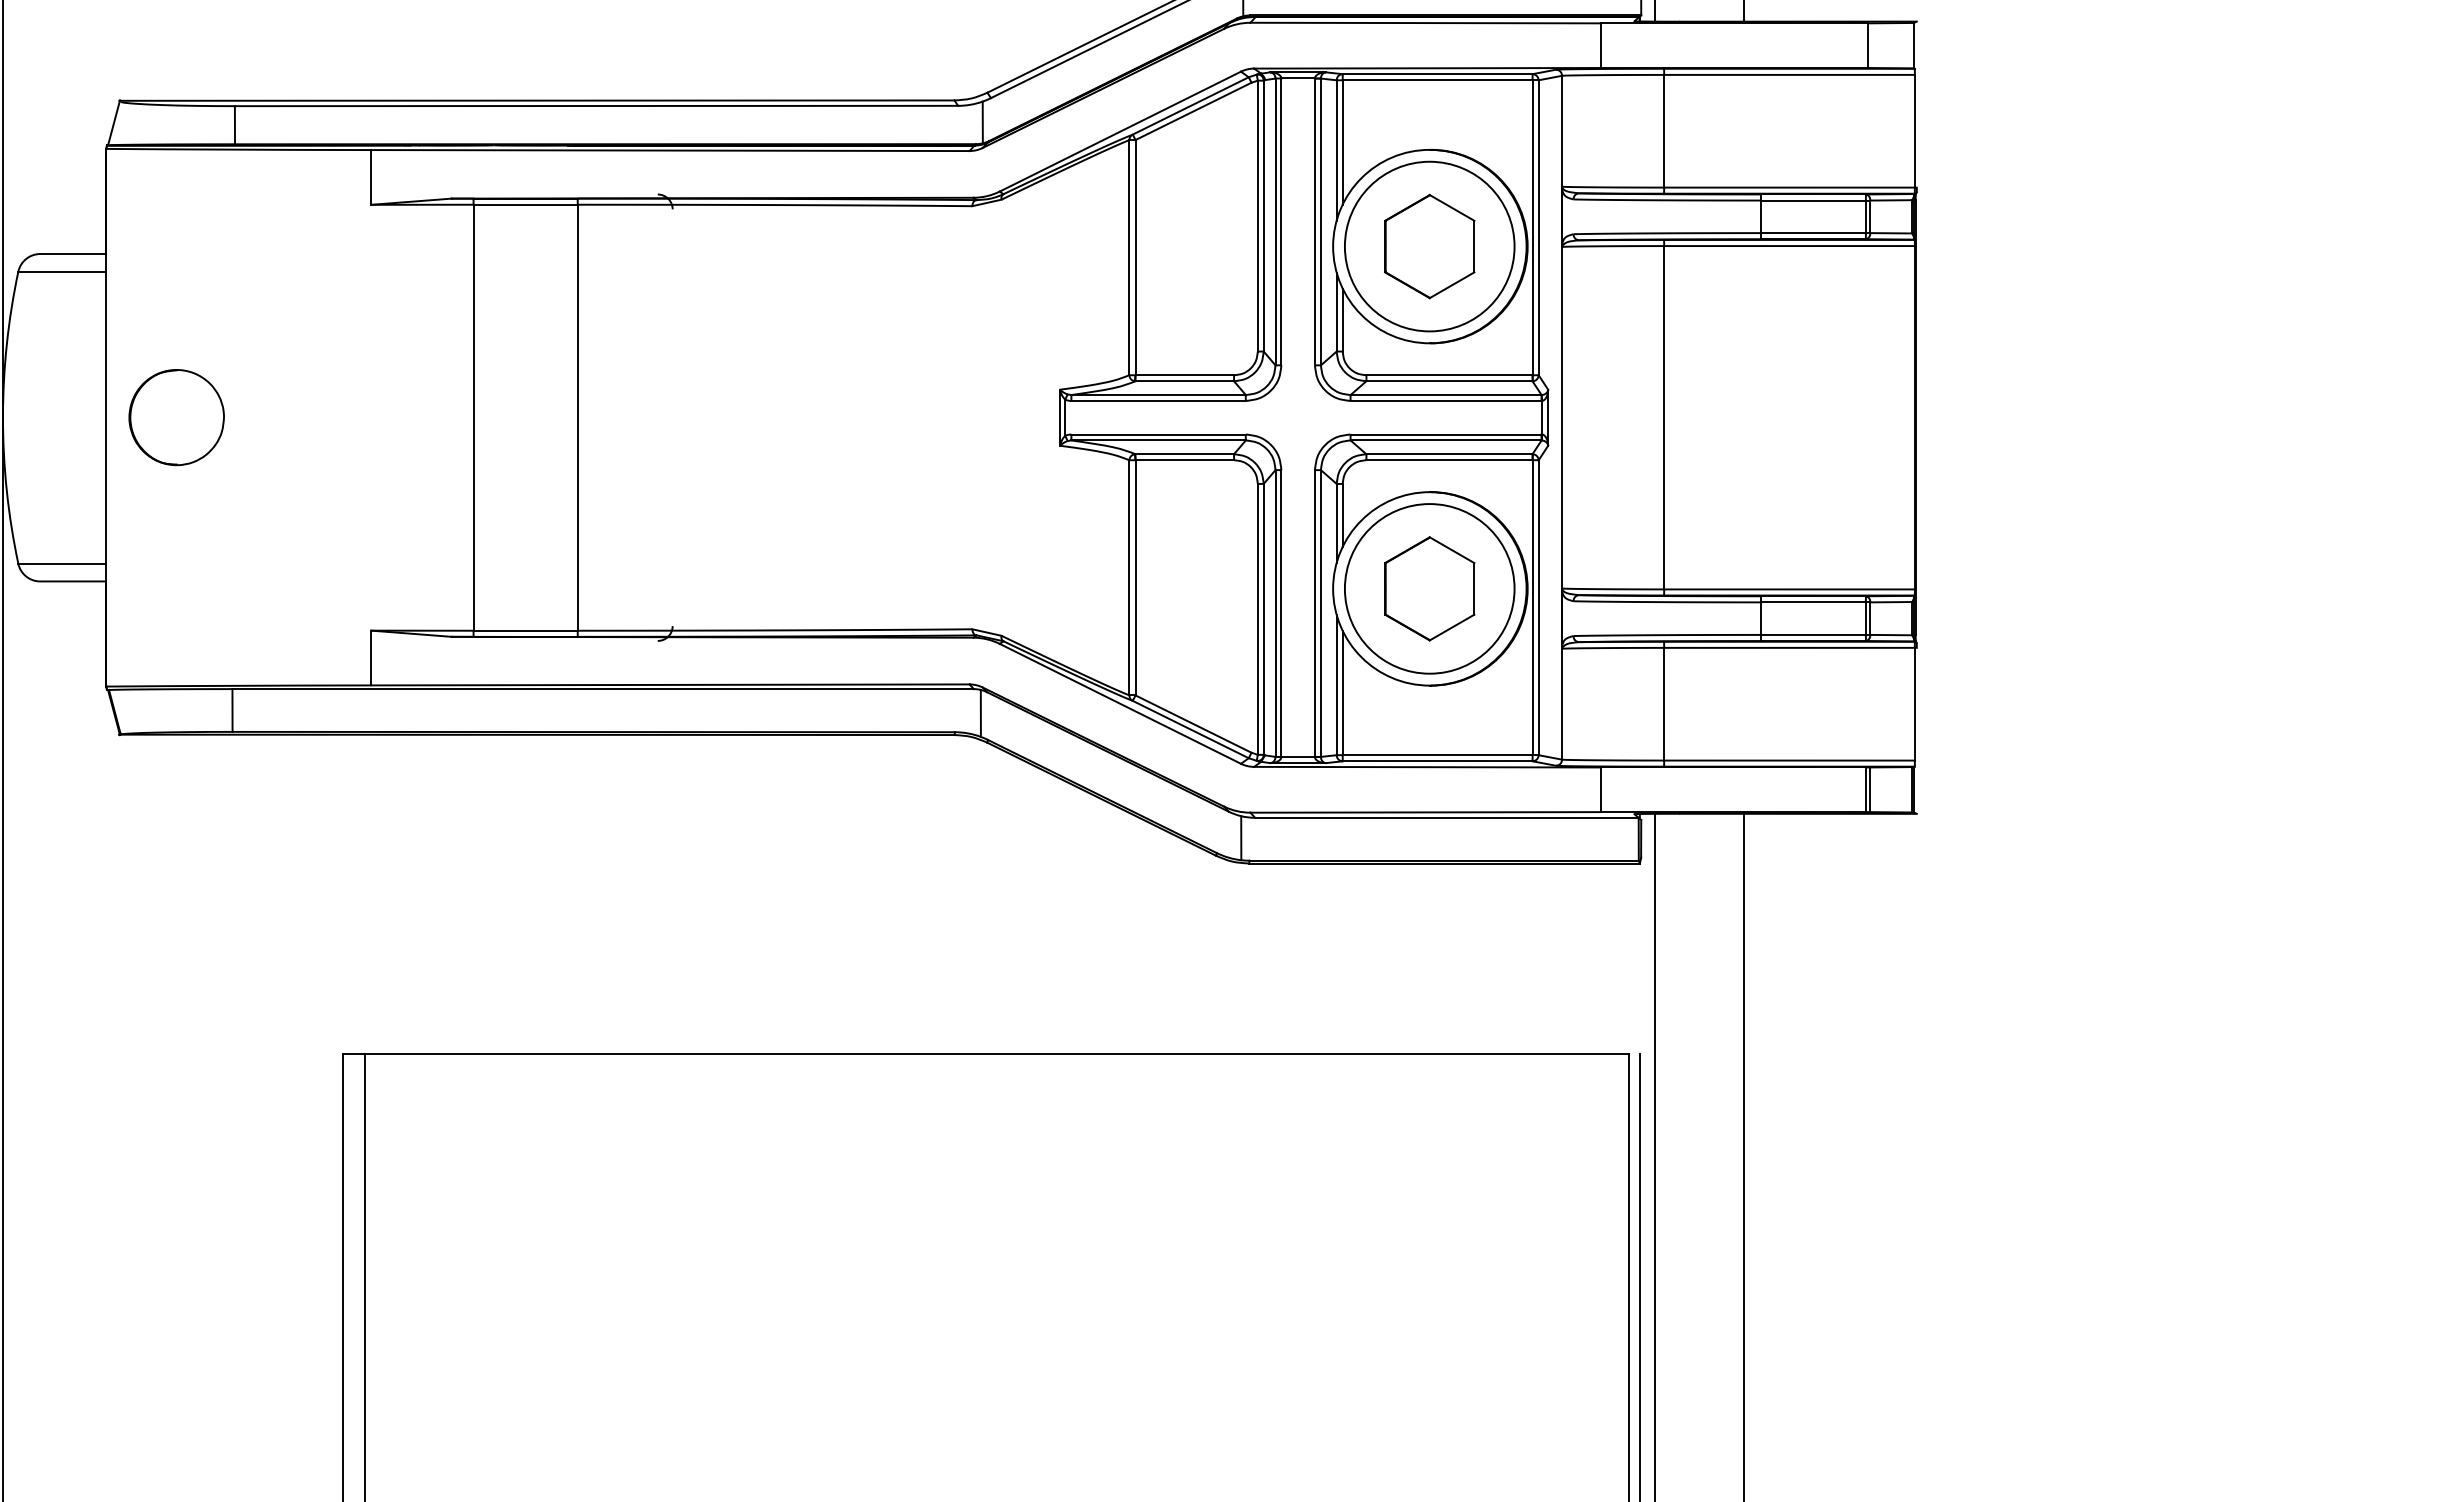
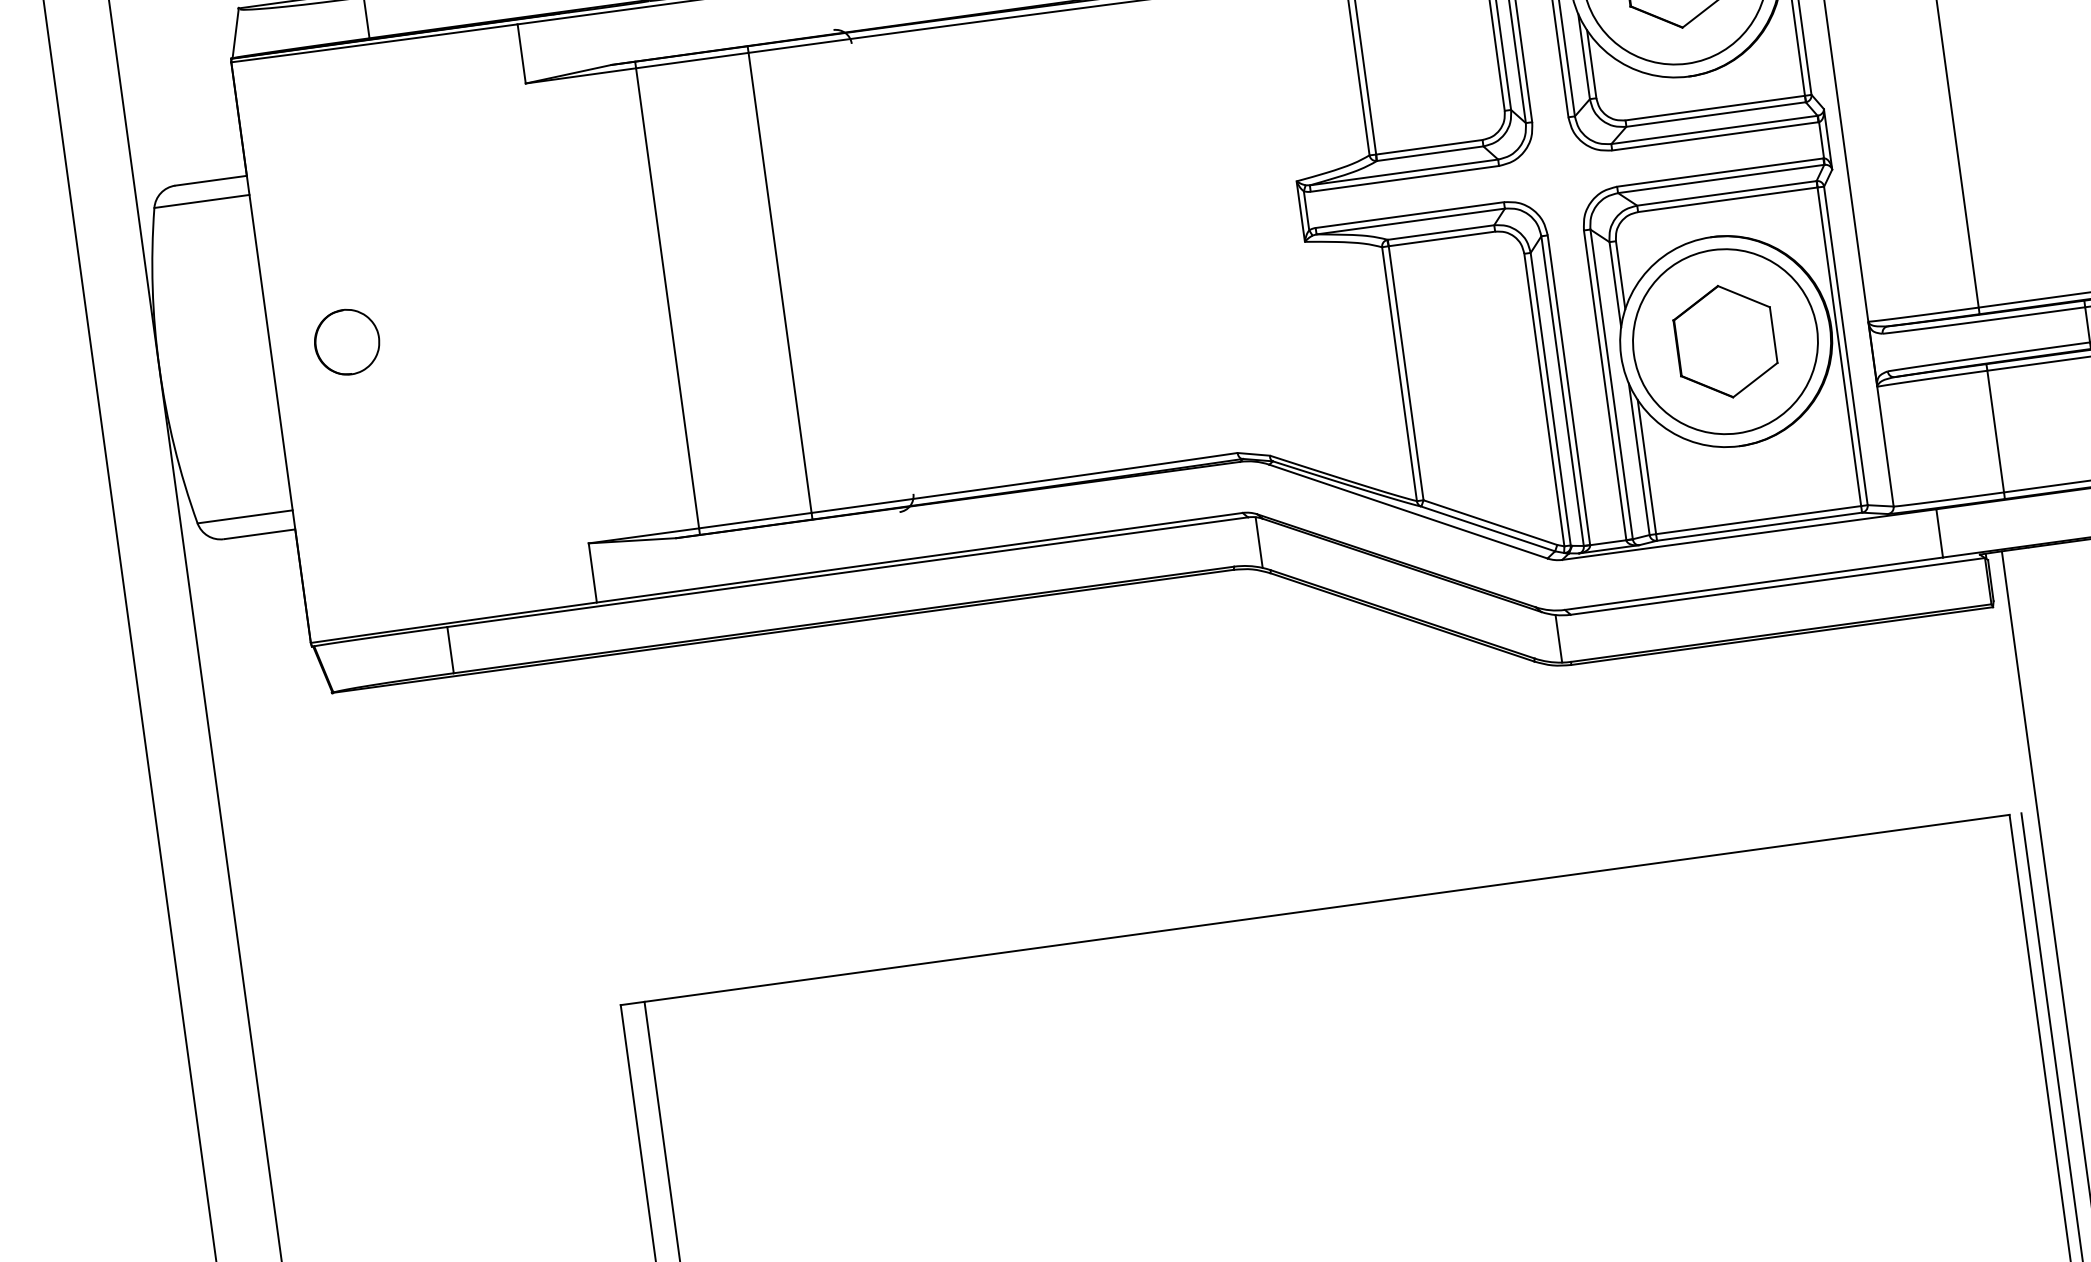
part: (176, 417) -> (346, 342), size x0.62

